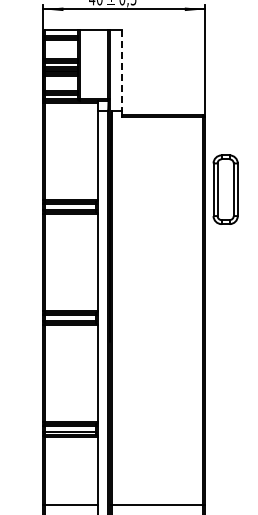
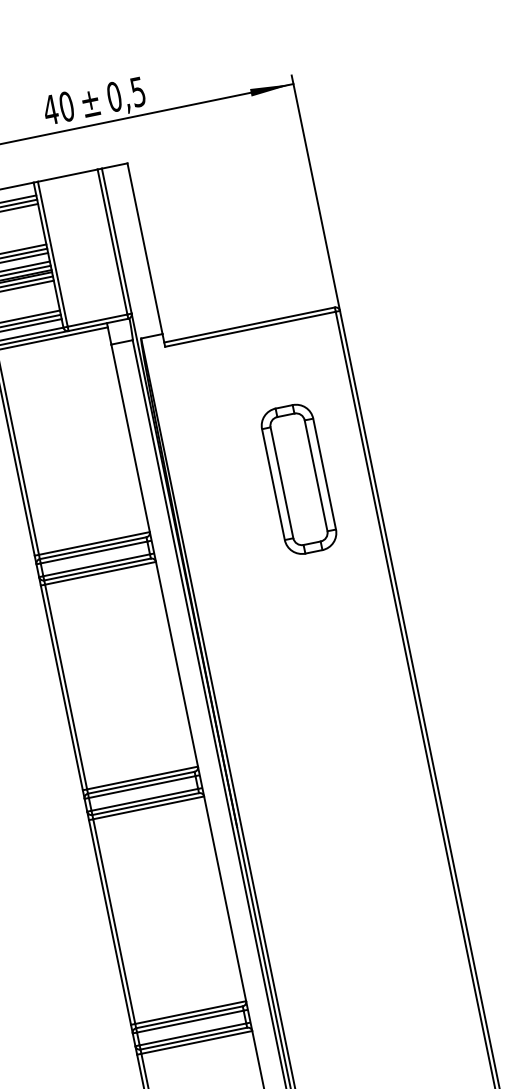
line: (122, 70) -> (145, 248), dashed -> solid
part: (225, 189) -> (298, 478), moved

